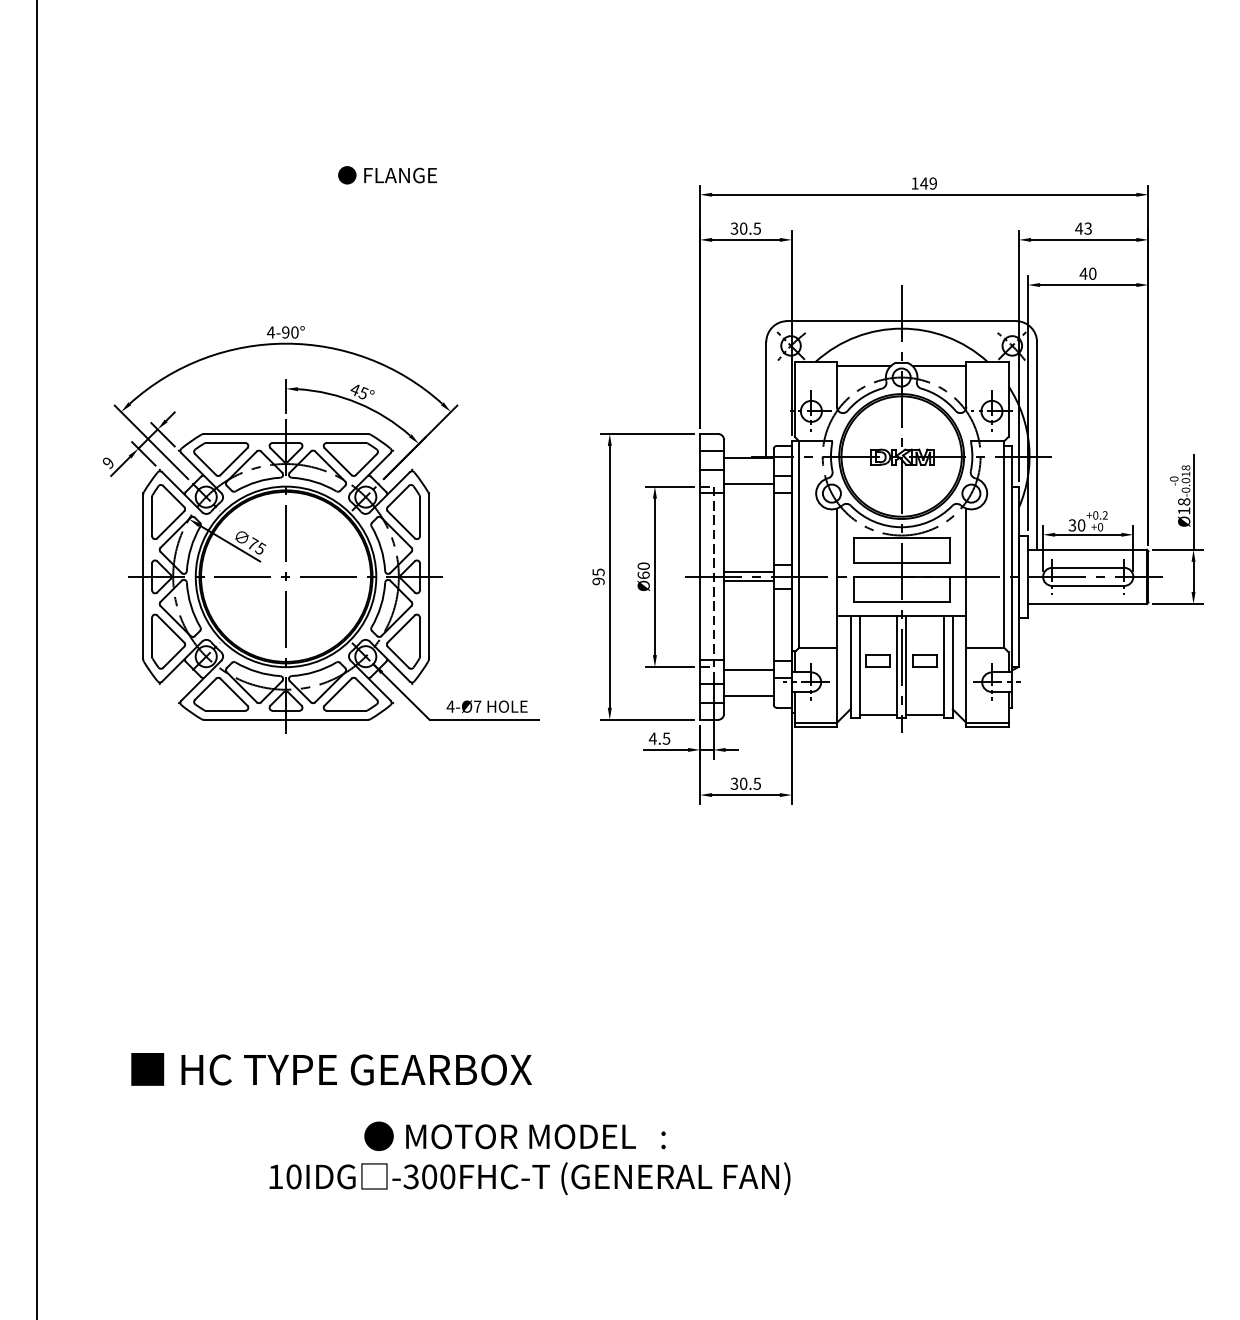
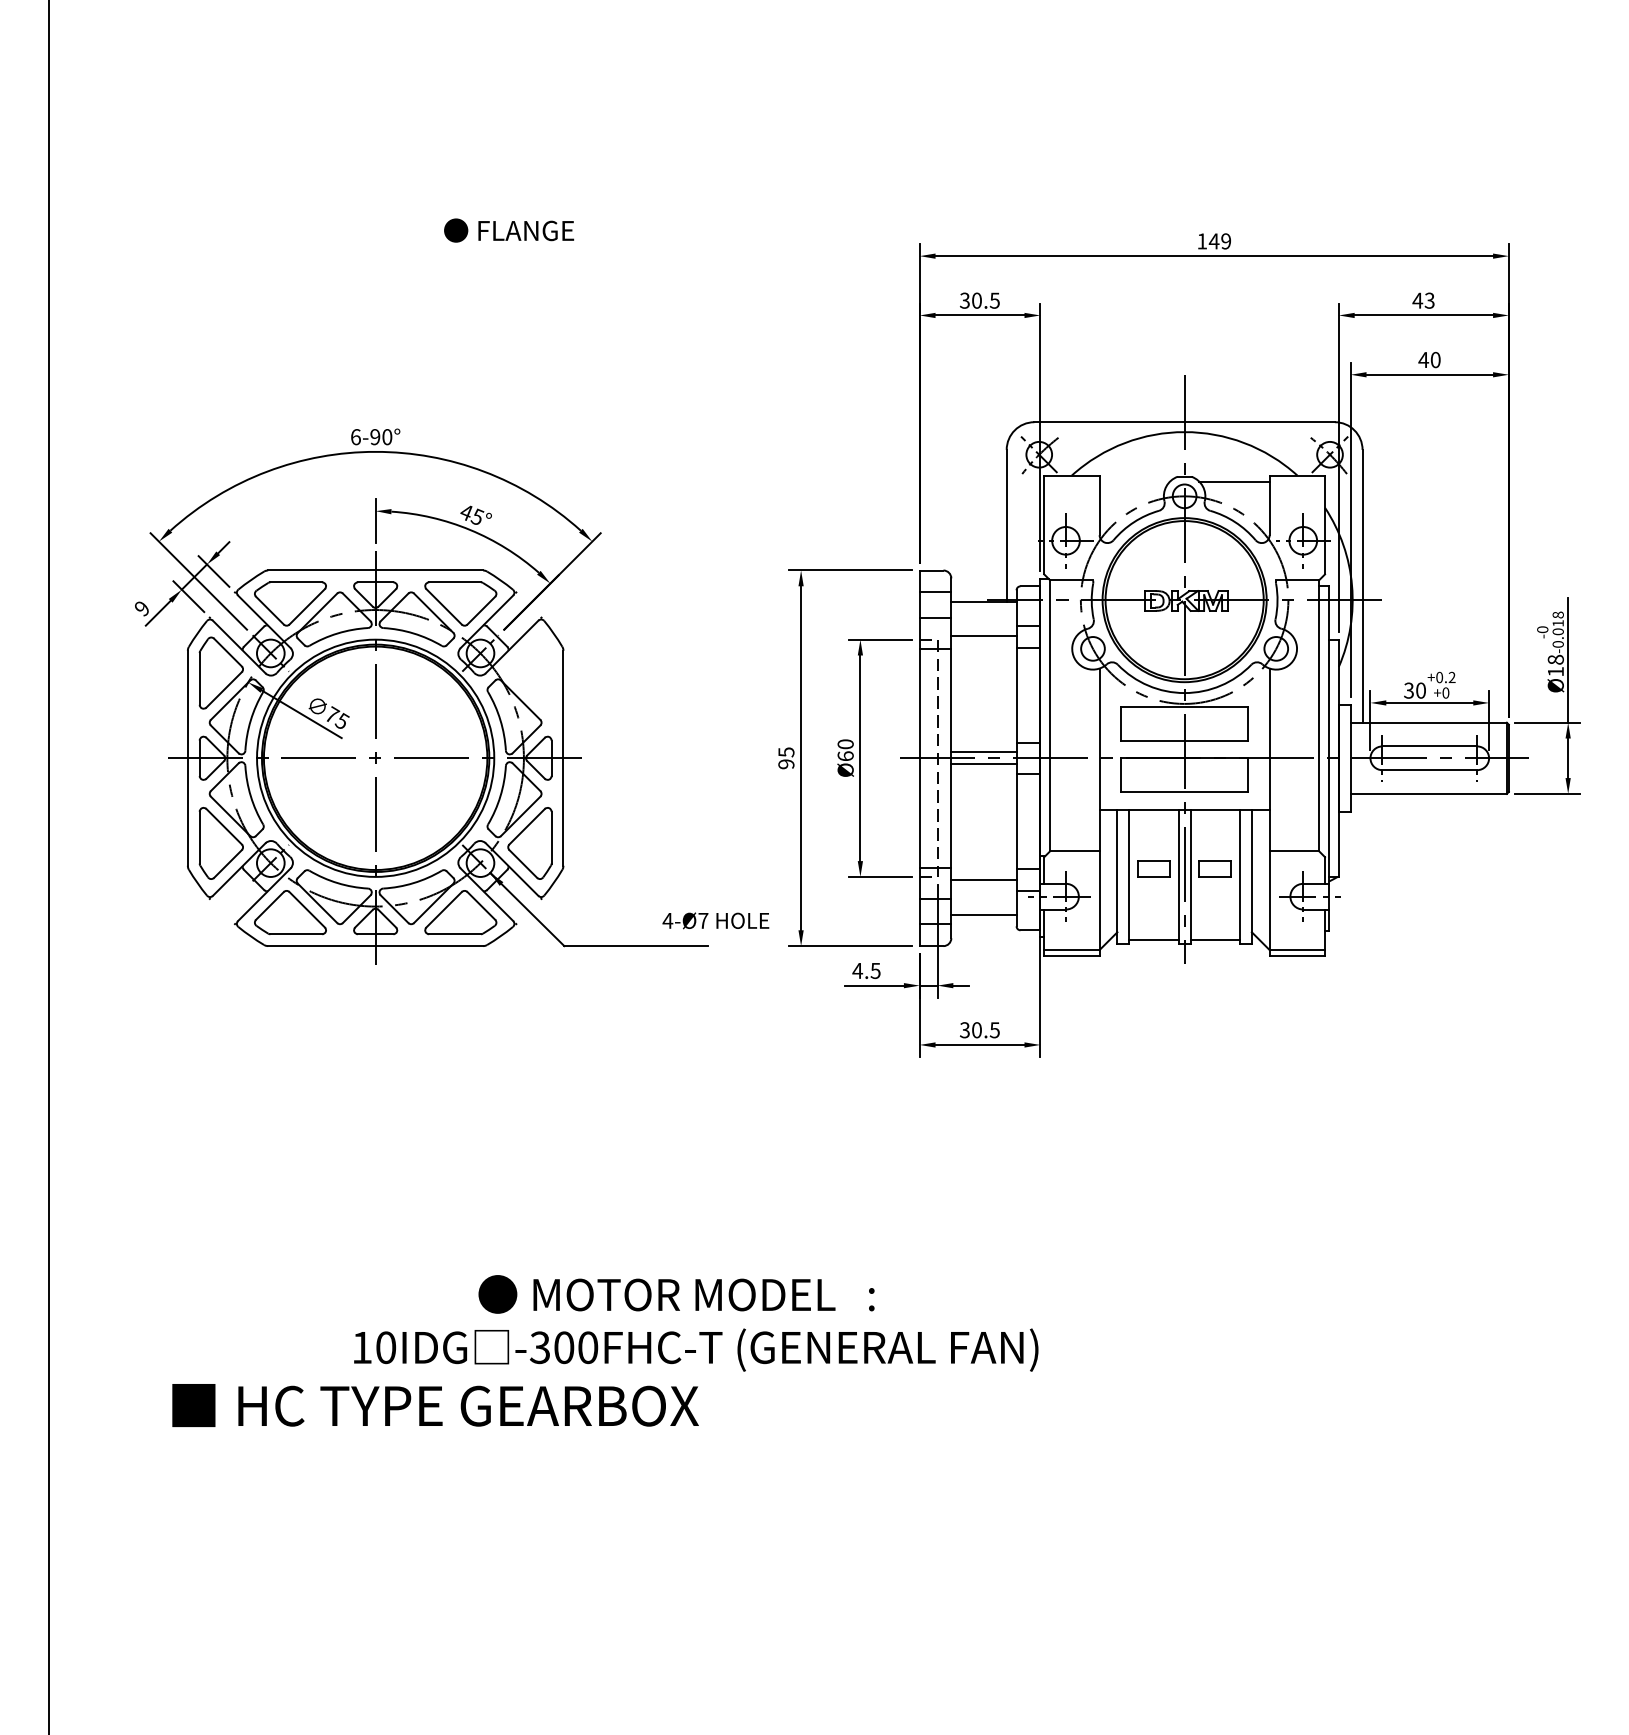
text: (270, 332) -> (355, 437), 4-90° -> 6-90°
line: (863, 366) -> (1134, 481), removed
part: (403, 511) -> (529, 672), removed
text: (486, 706) -> (715, 920), moved
text: (530, 1158) -> (696, 1323), moved

